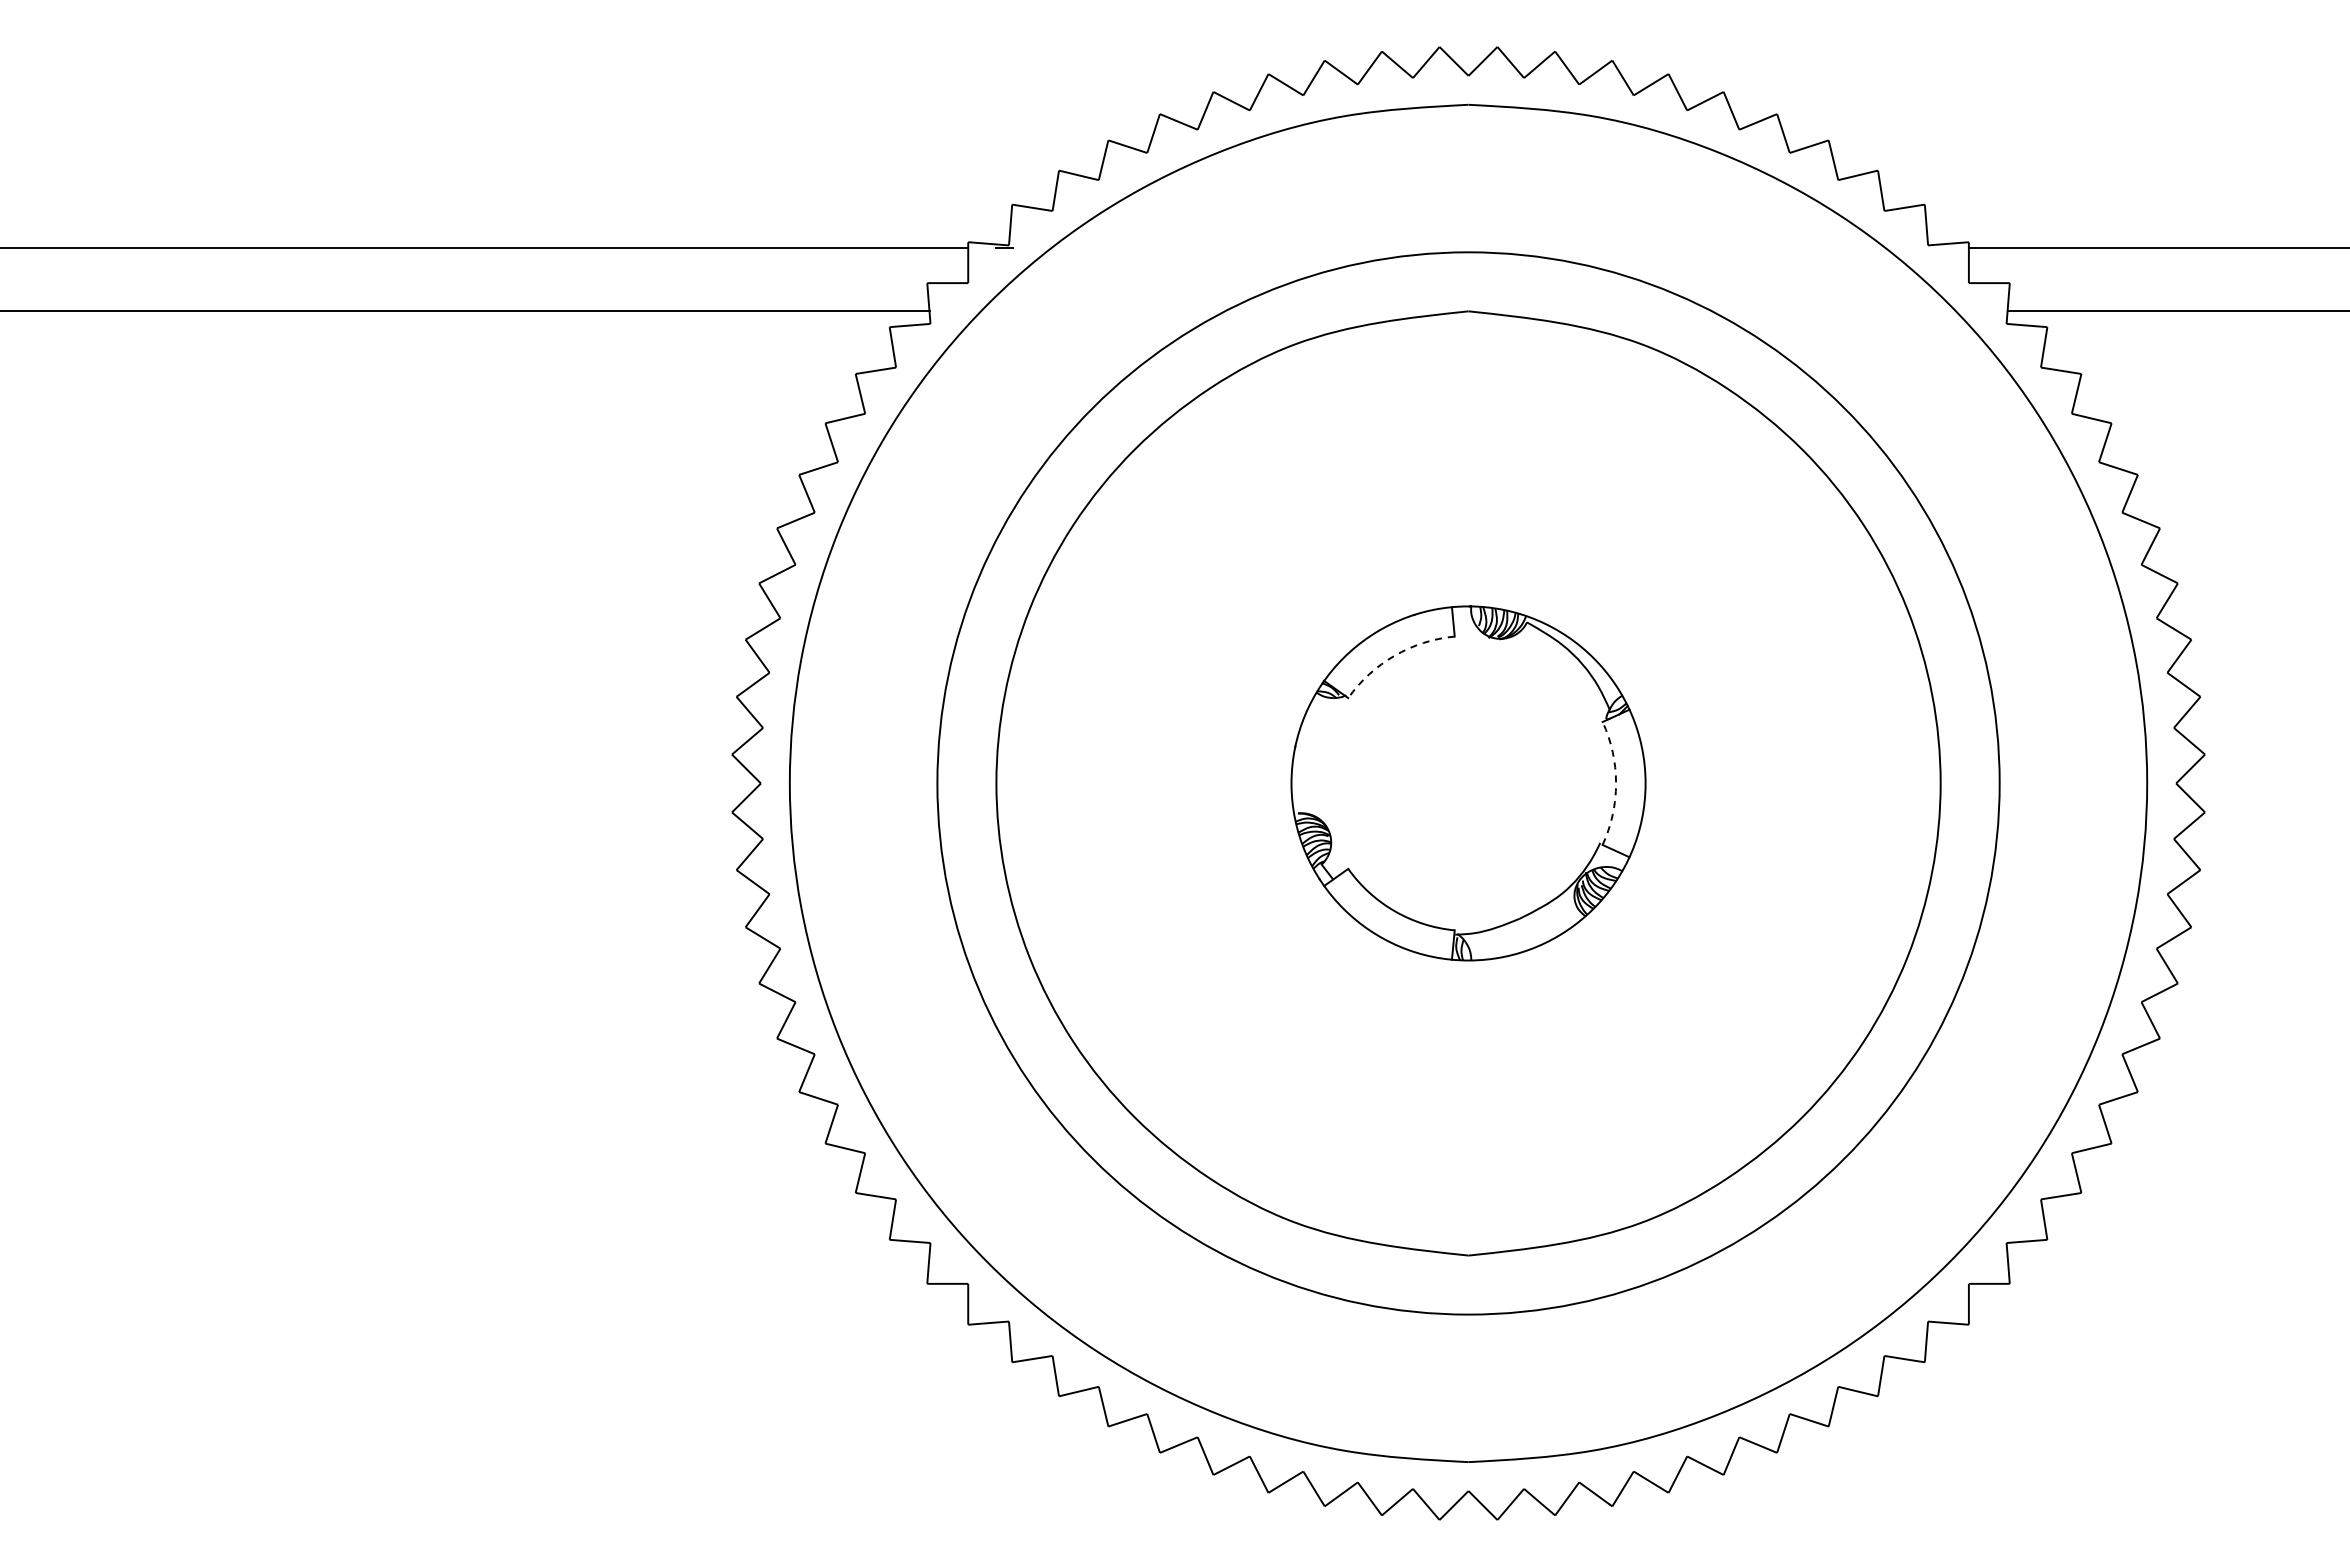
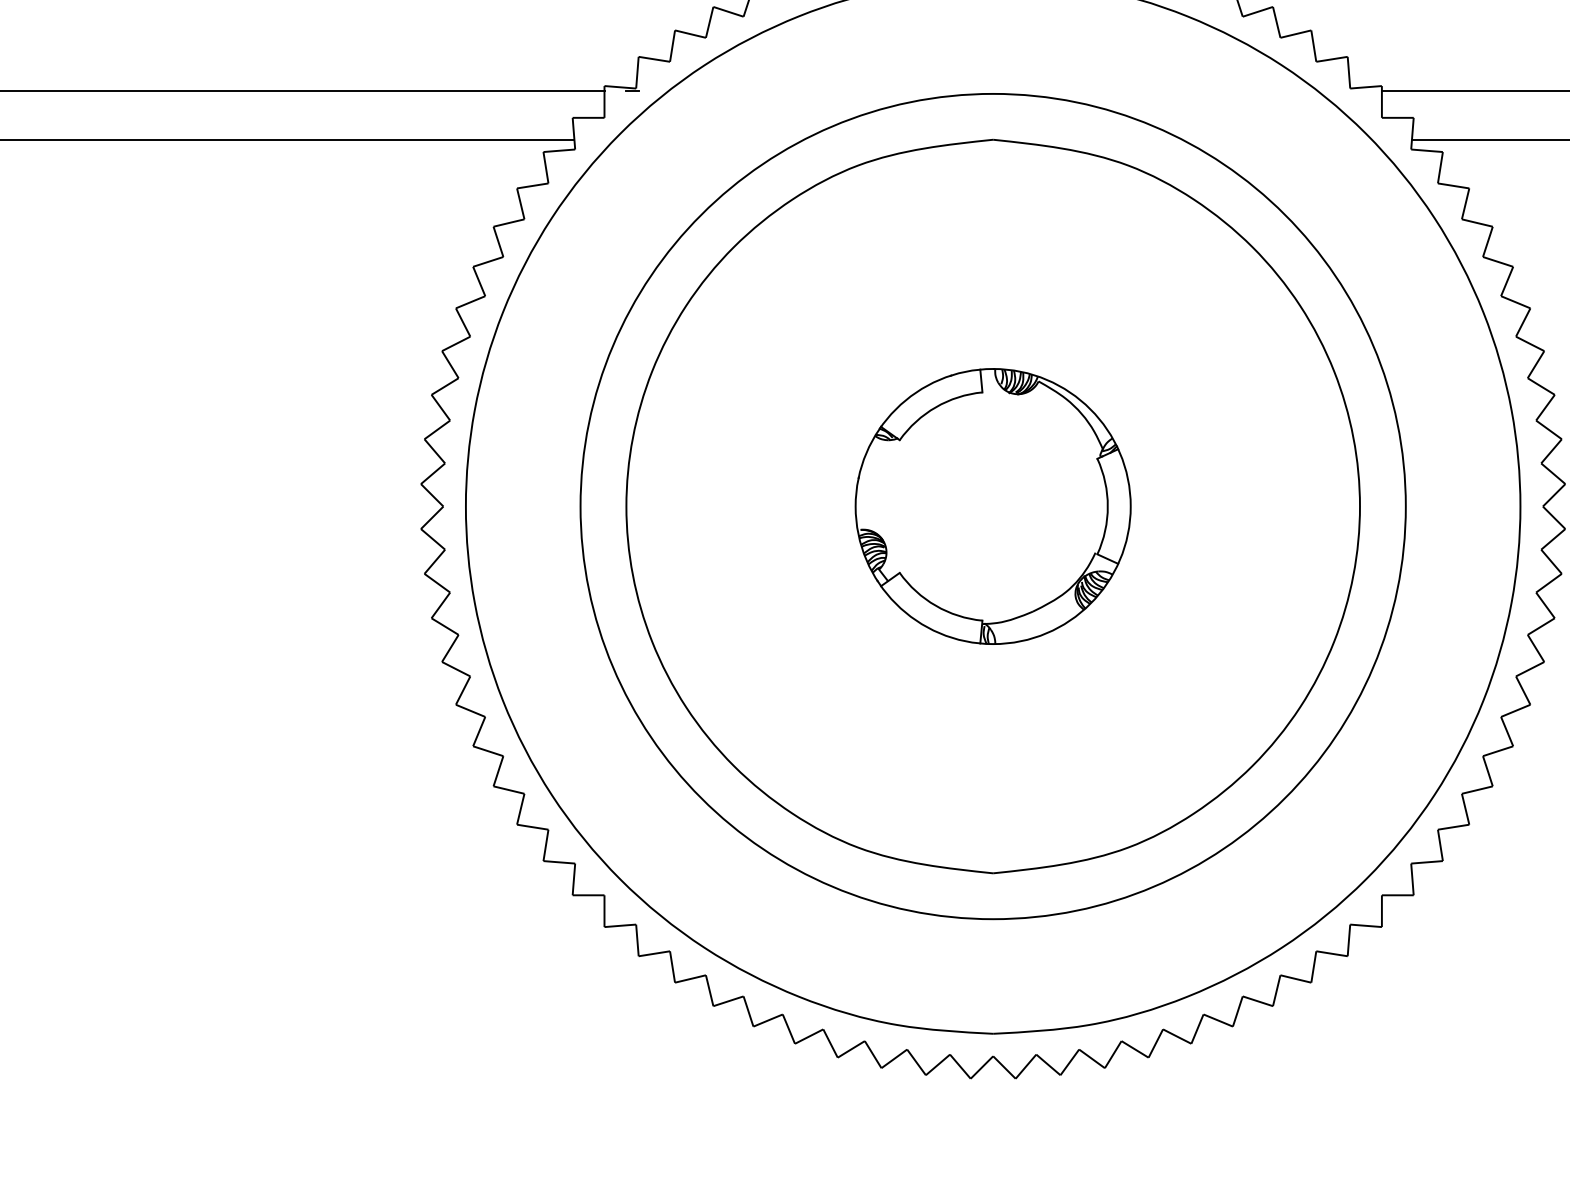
arc: (1394, 655) -> (935, 407), dashed -> solid
arc: (1616, 783) -> (1108, 506), dashed -> solid

